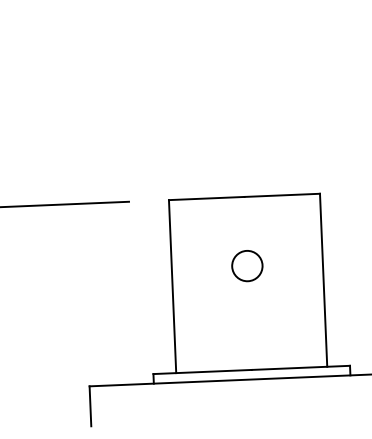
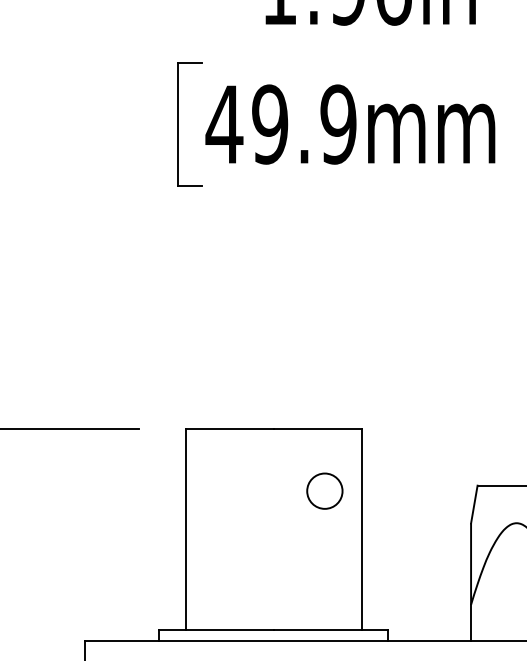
circle: (247, 265) -> (324, 490), moved

